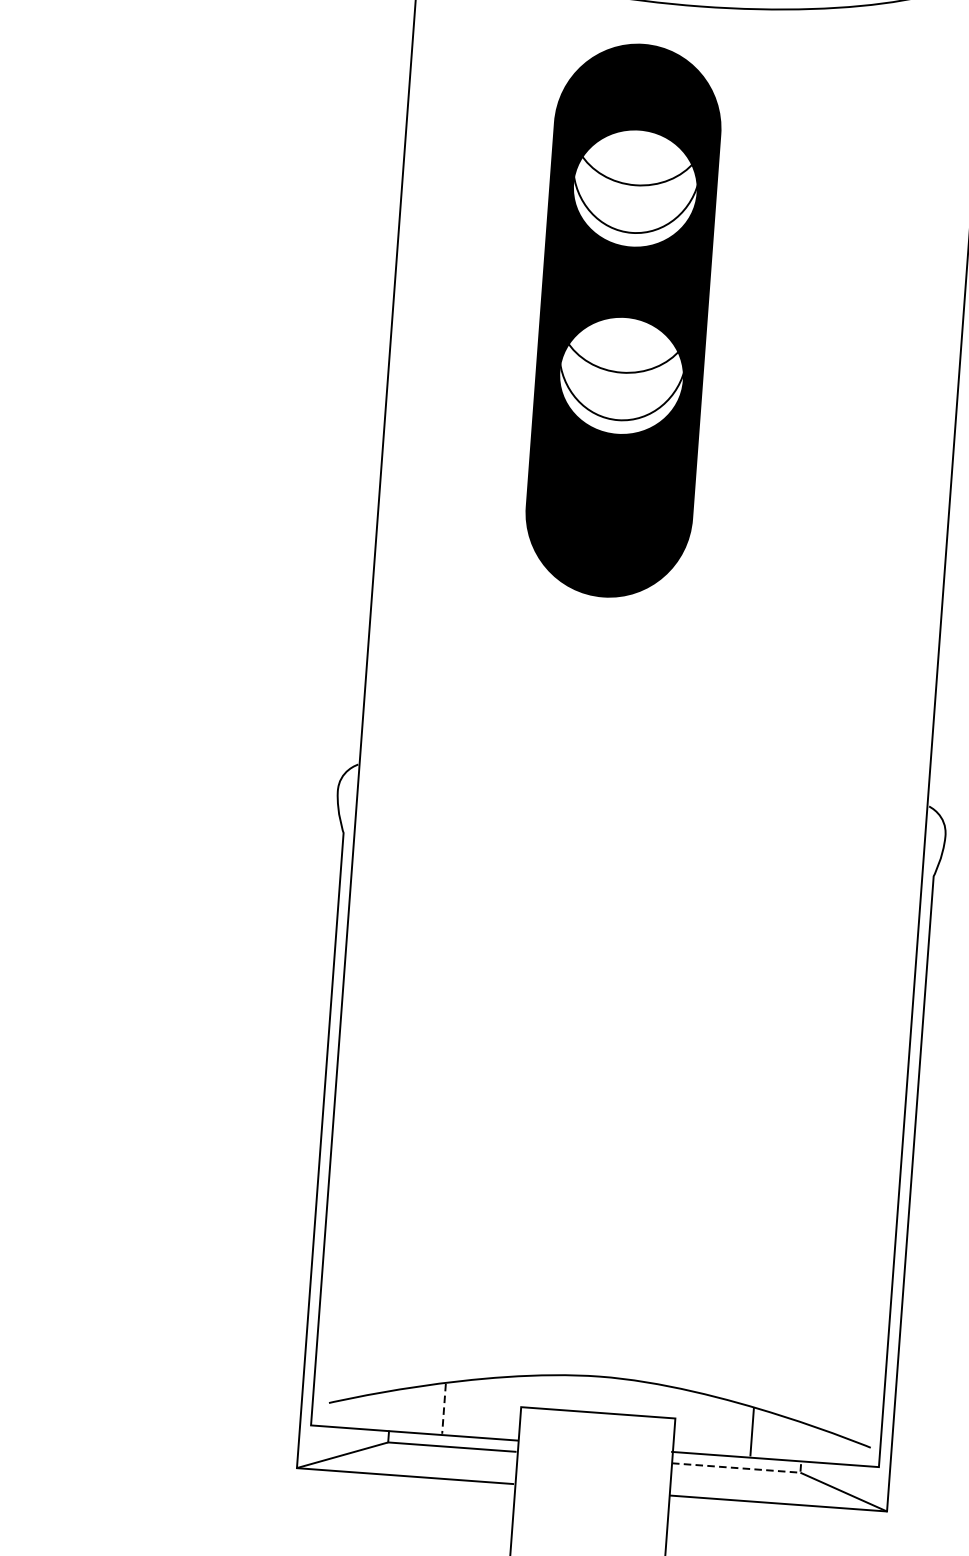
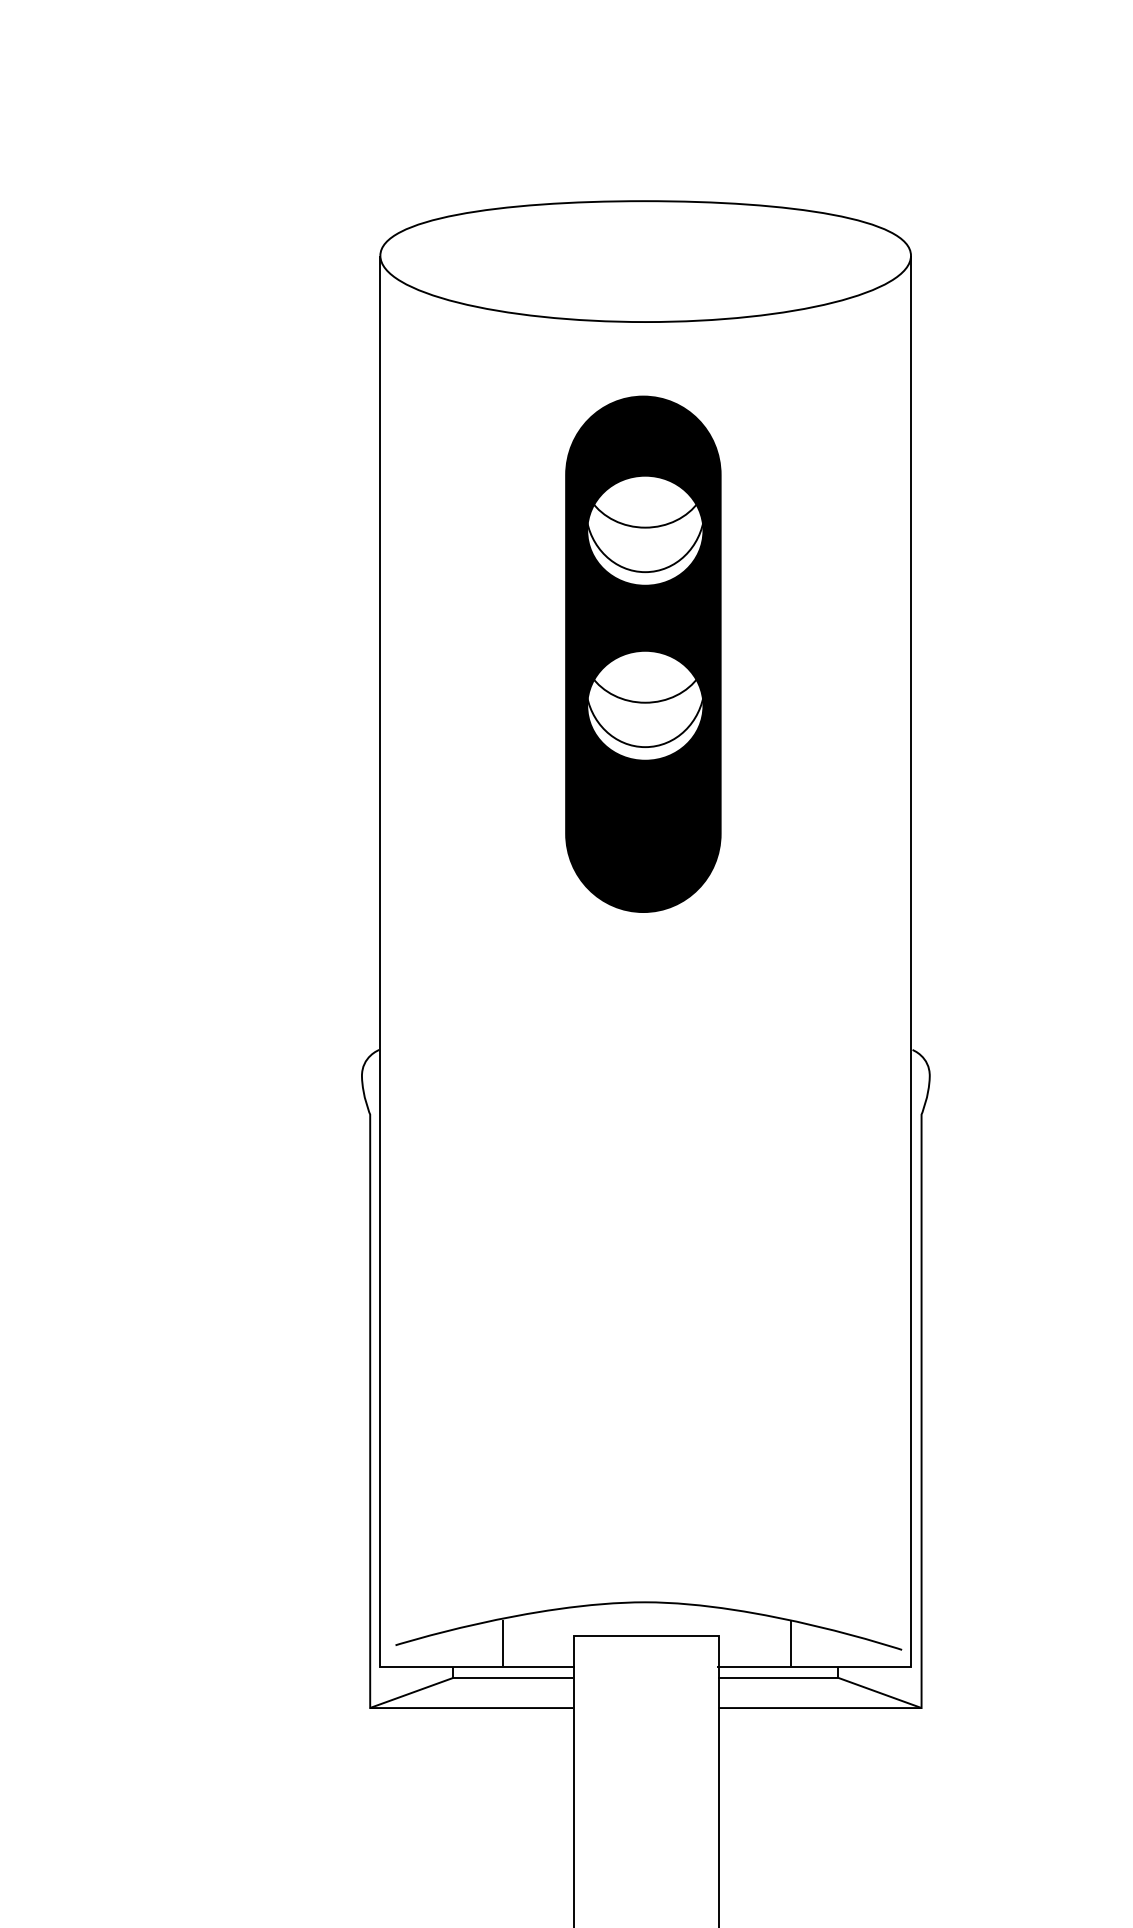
part: (623, 319) -> (643, 653), moved
line: (443, 1409) -> (502, 1643), dashed -> solid
line: (742, 1468) -> (784, 1677), dashed -> solid

